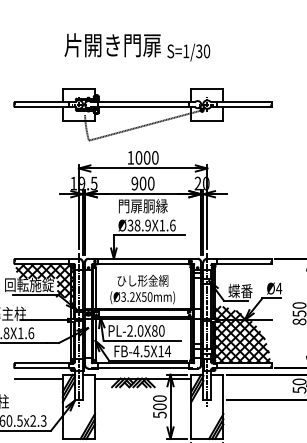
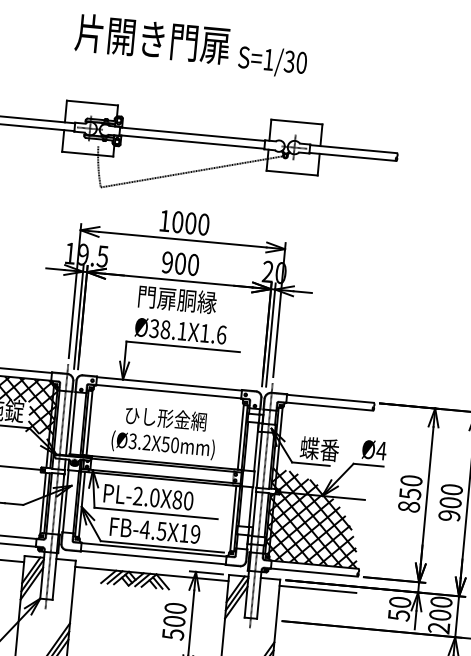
text: (147, 225) -> (181, 331), Ø38.9X1.6 -> Ø38.1X1.6
text: (167, 351) -> (194, 534), FB-4.5X14 -> FB-4.5X19
line: (247, 378) -> (317, 589), added

